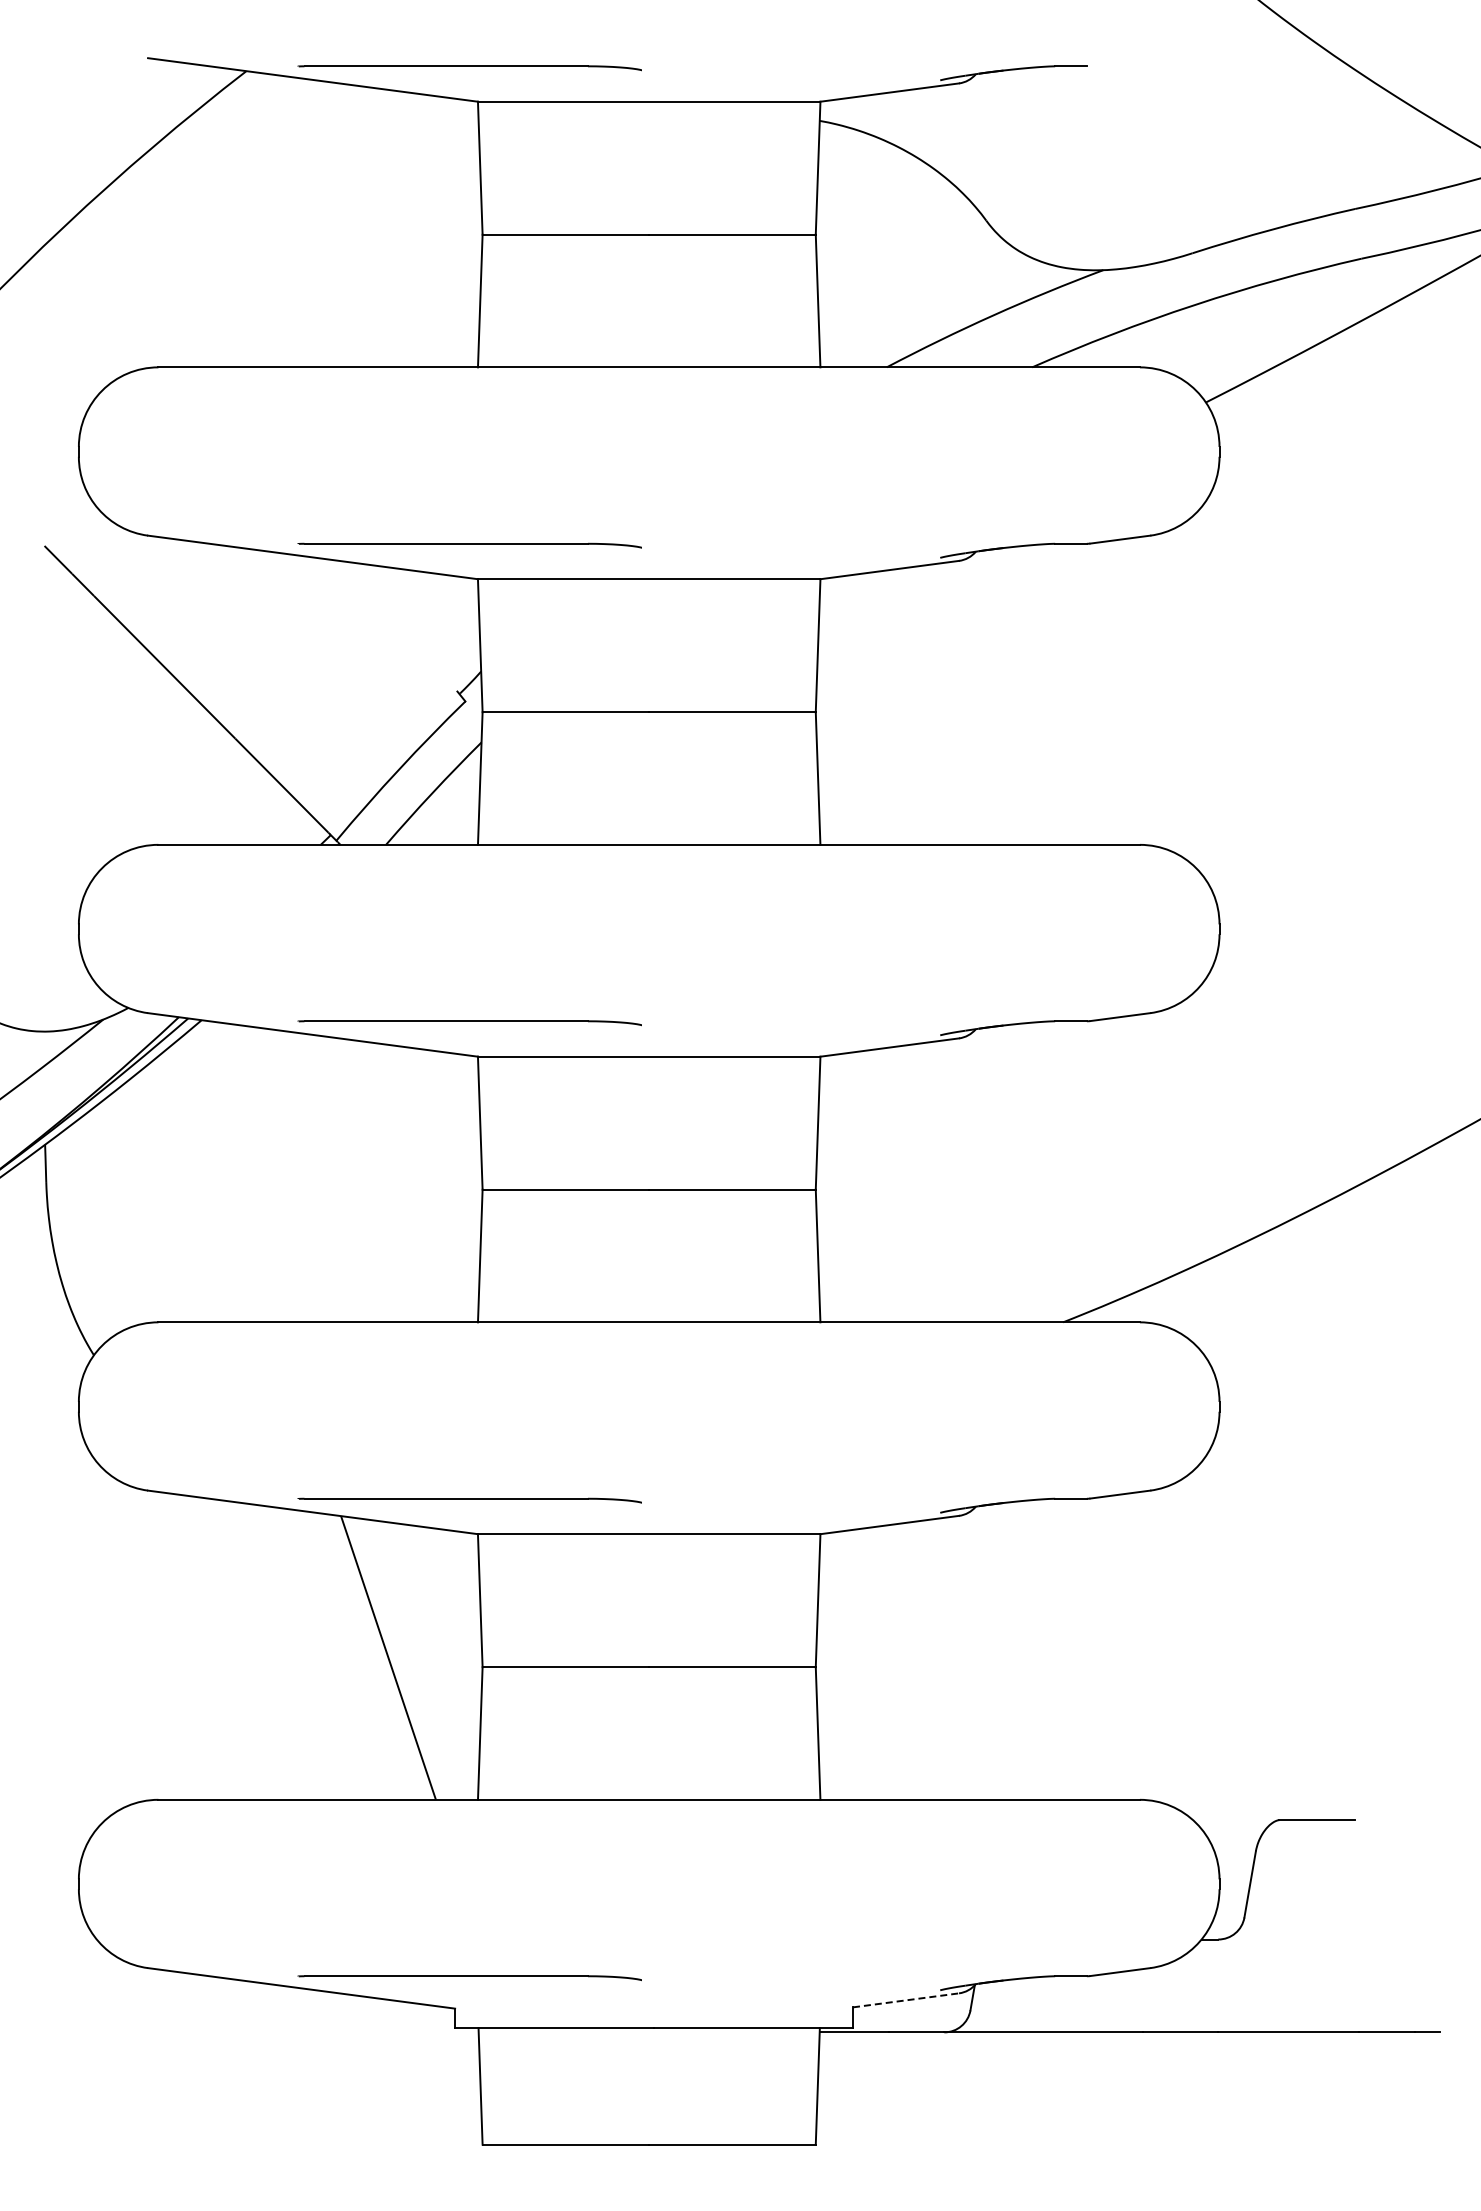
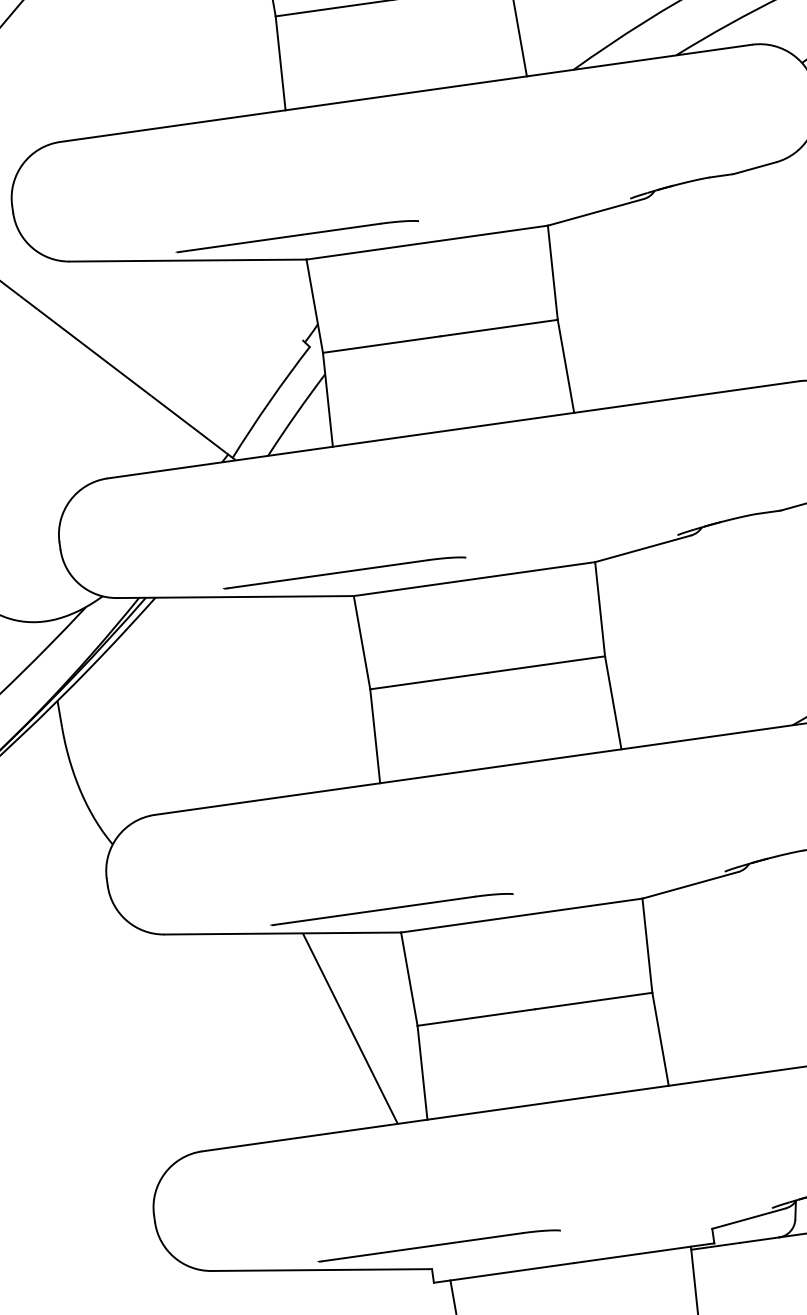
line: (906, 2000) -> (749, 1218), dashed -> solid

